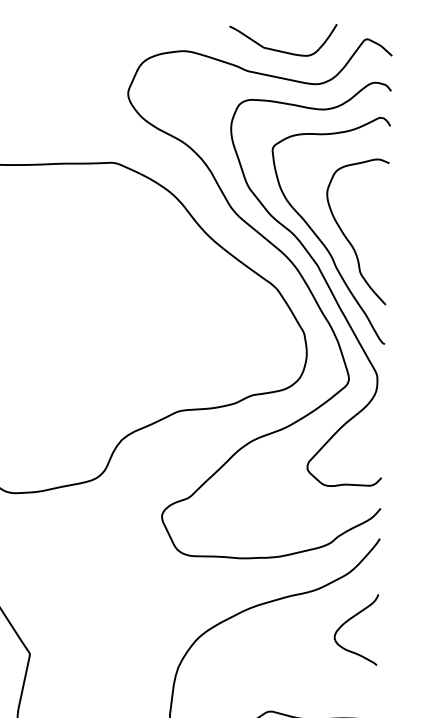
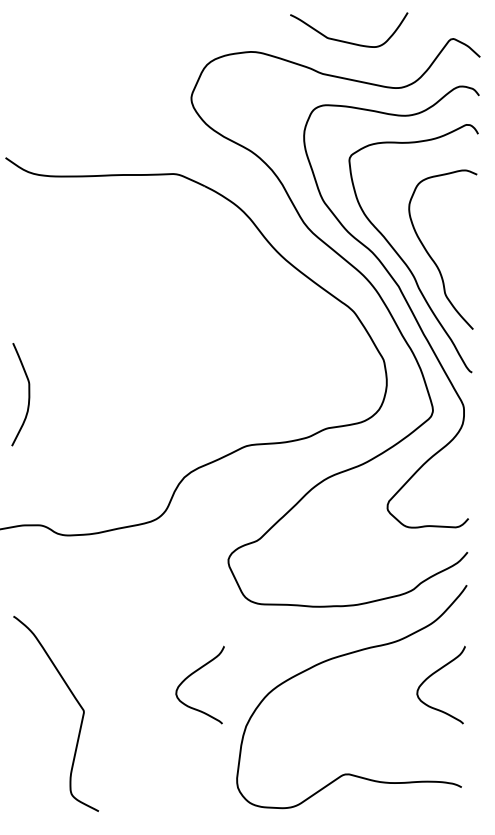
curve: (282, 50) -> (348, 41), moved
curve: (128, 621) -> (191, 675), added

